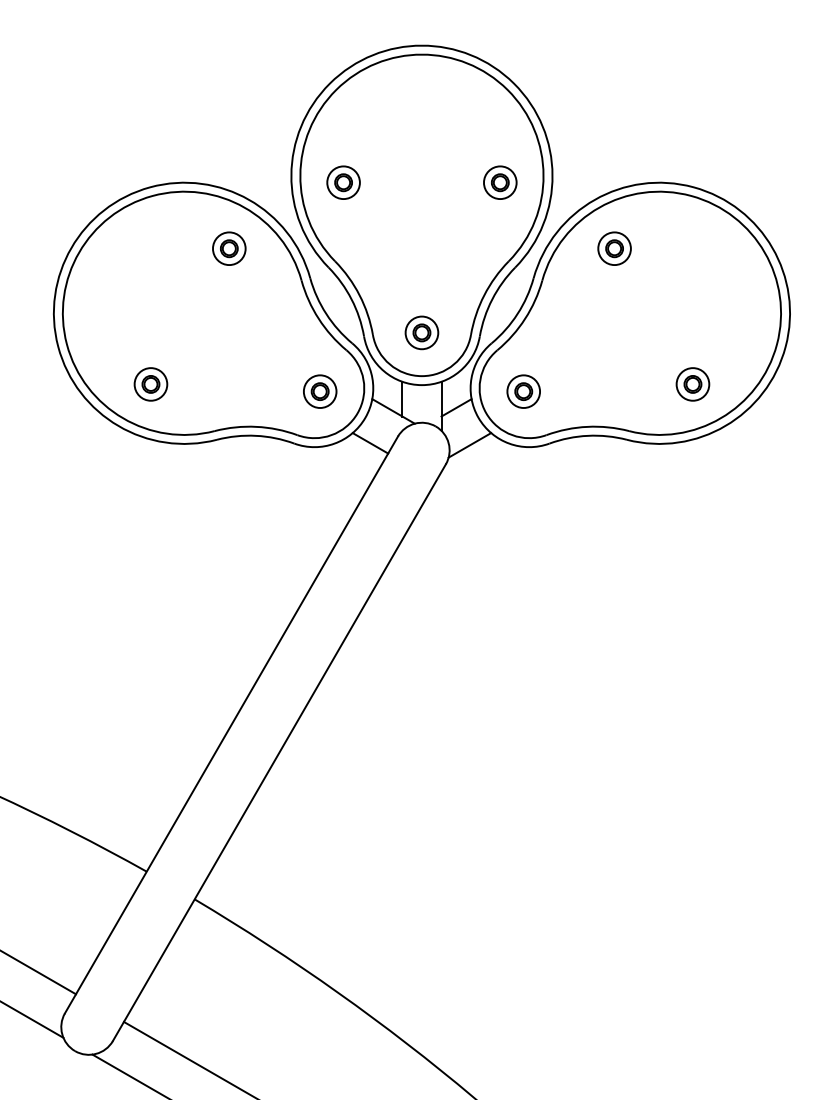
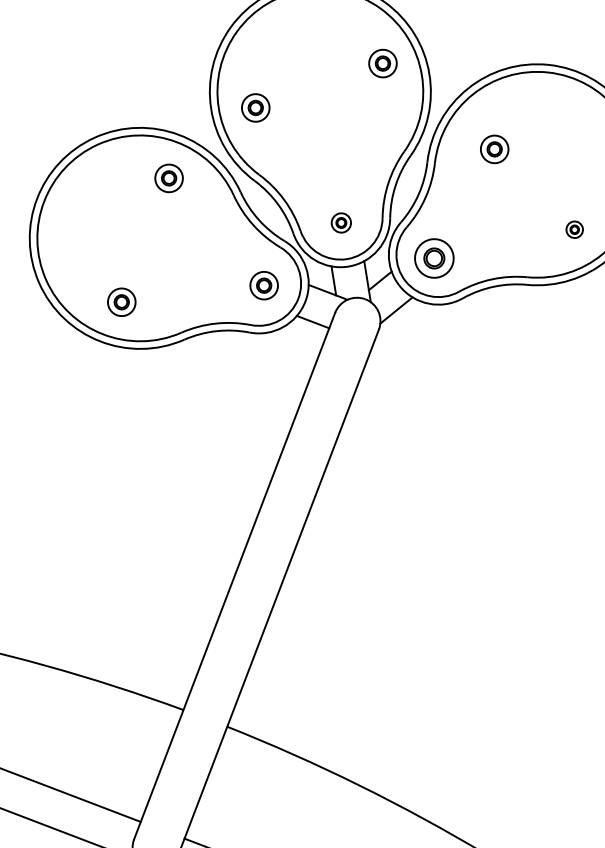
part: (500, 182) -> (383, 63), moved
part: (614, 248) -> (494, 149), moved
part: (421, 332) -> (340, 222), size x0.7
part: (692, 384) -> (574, 229), size x0.6
part: (523, 391) -> (434, 258), size x1.4

